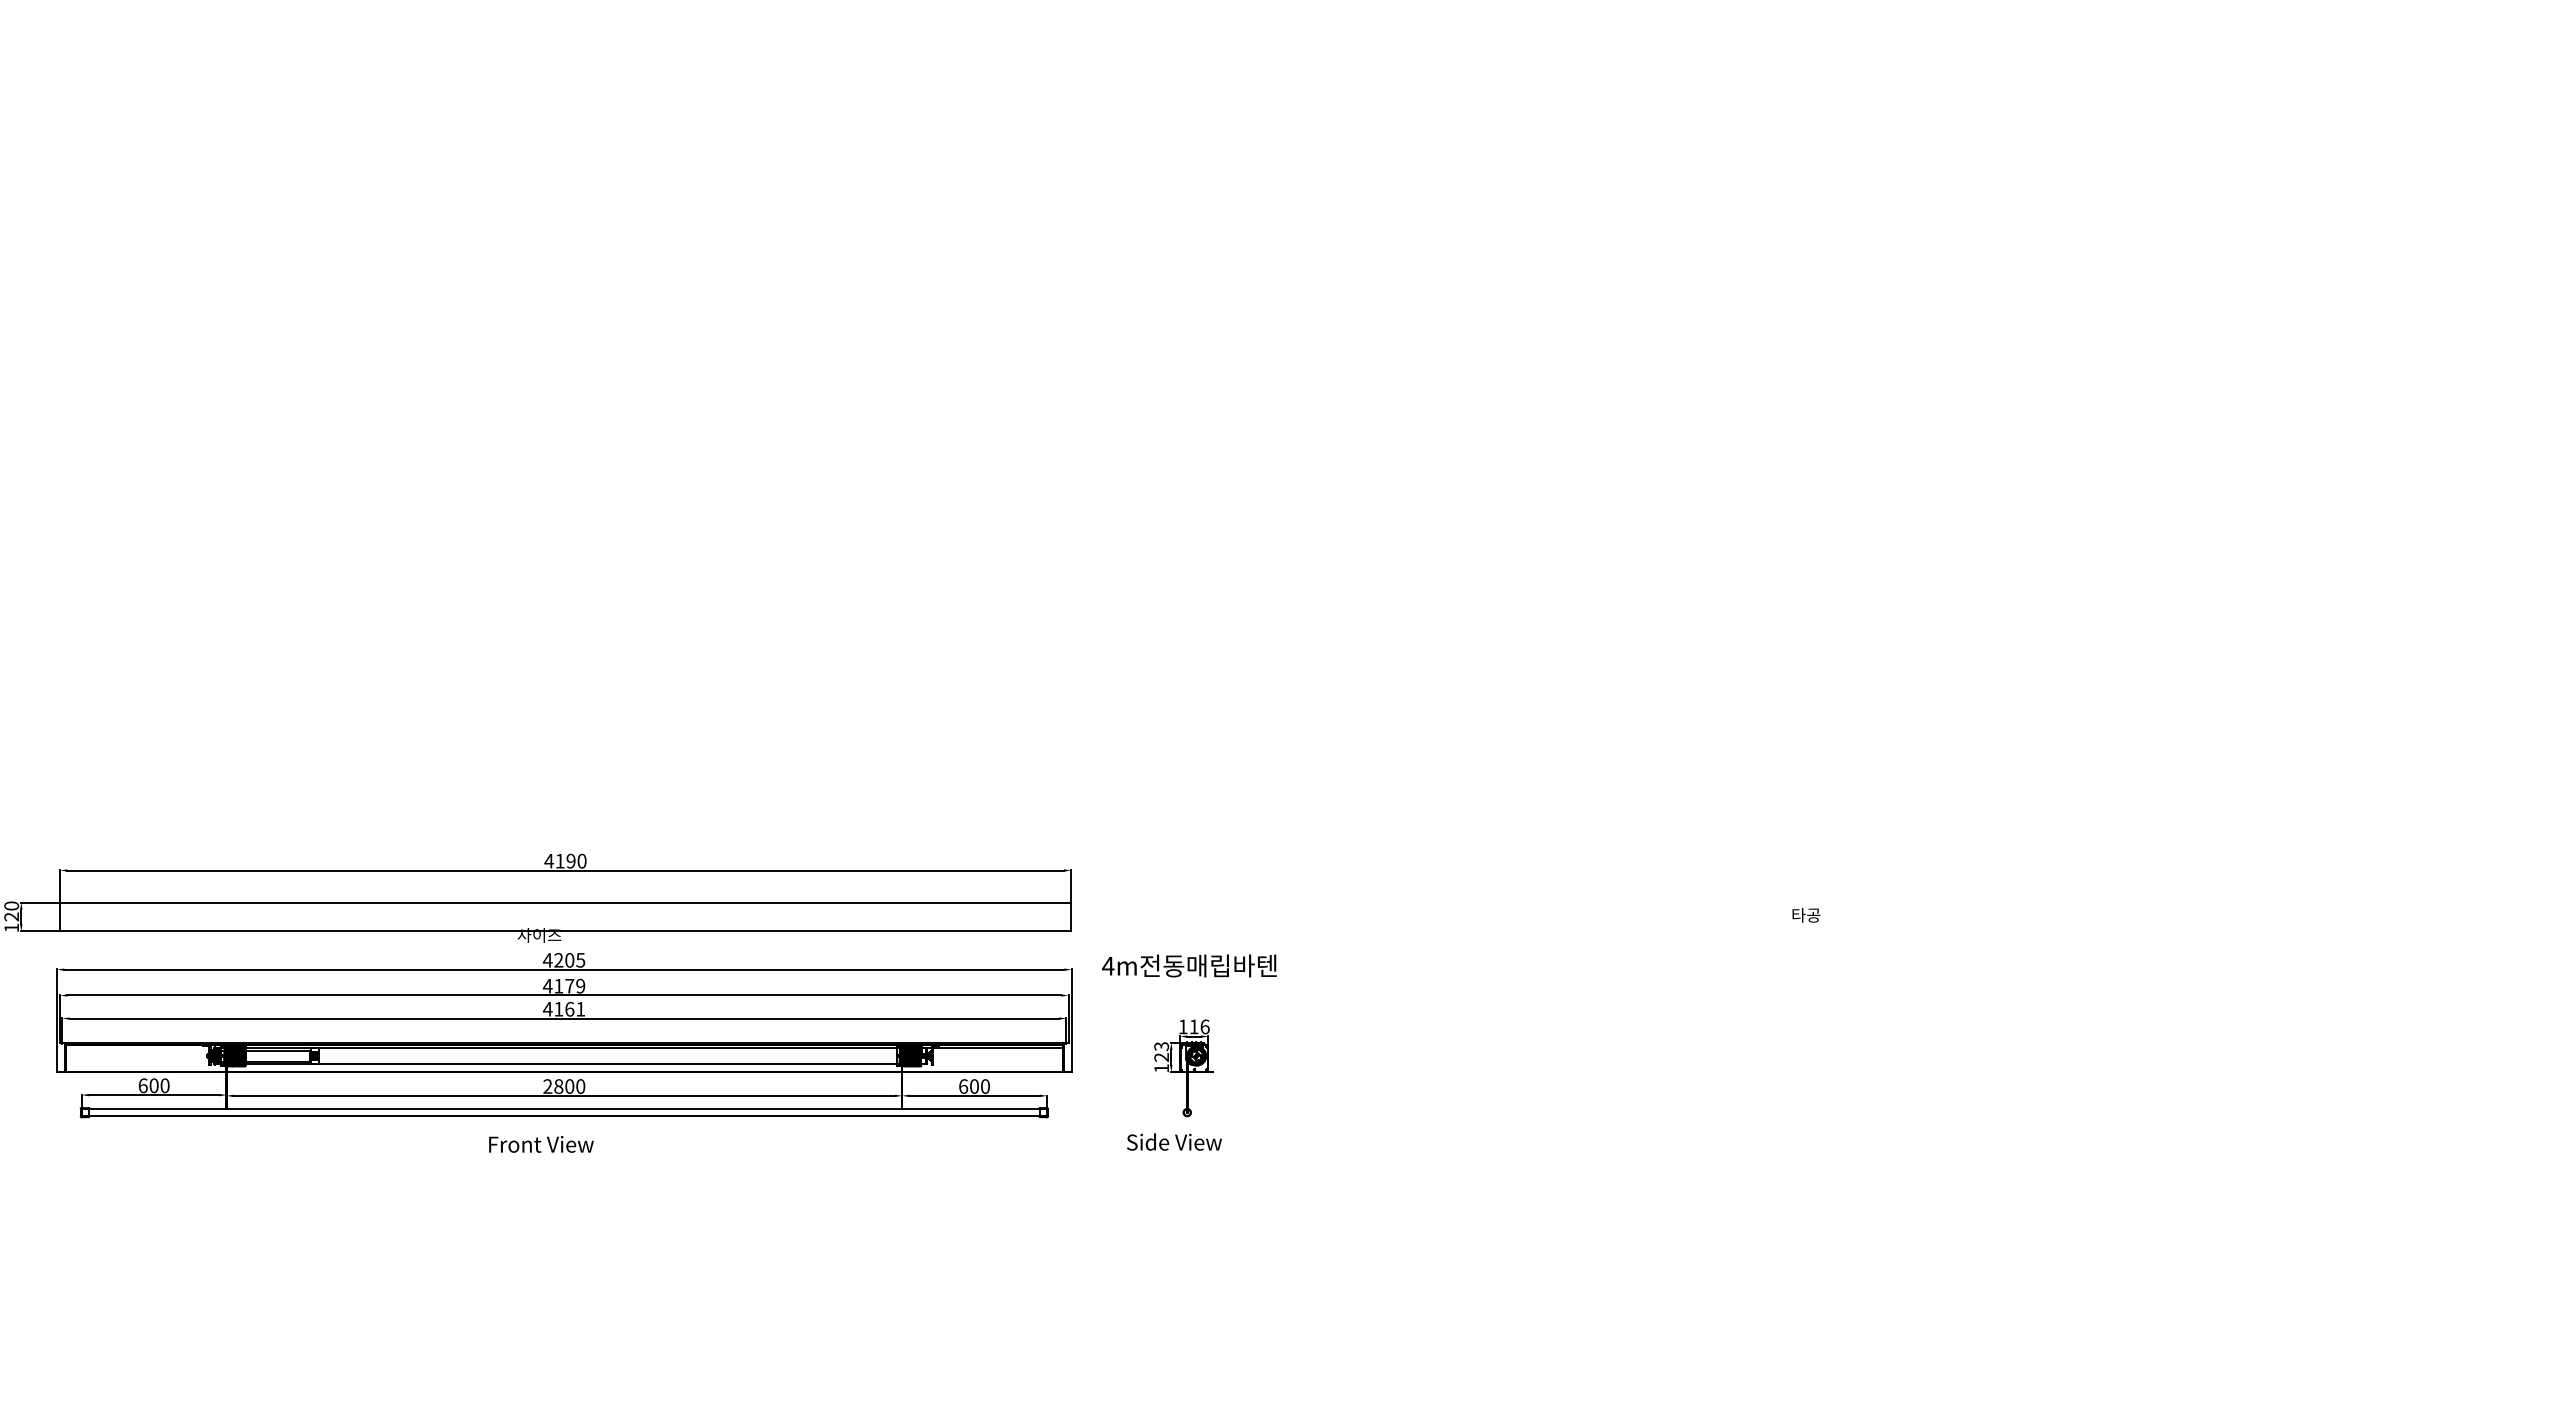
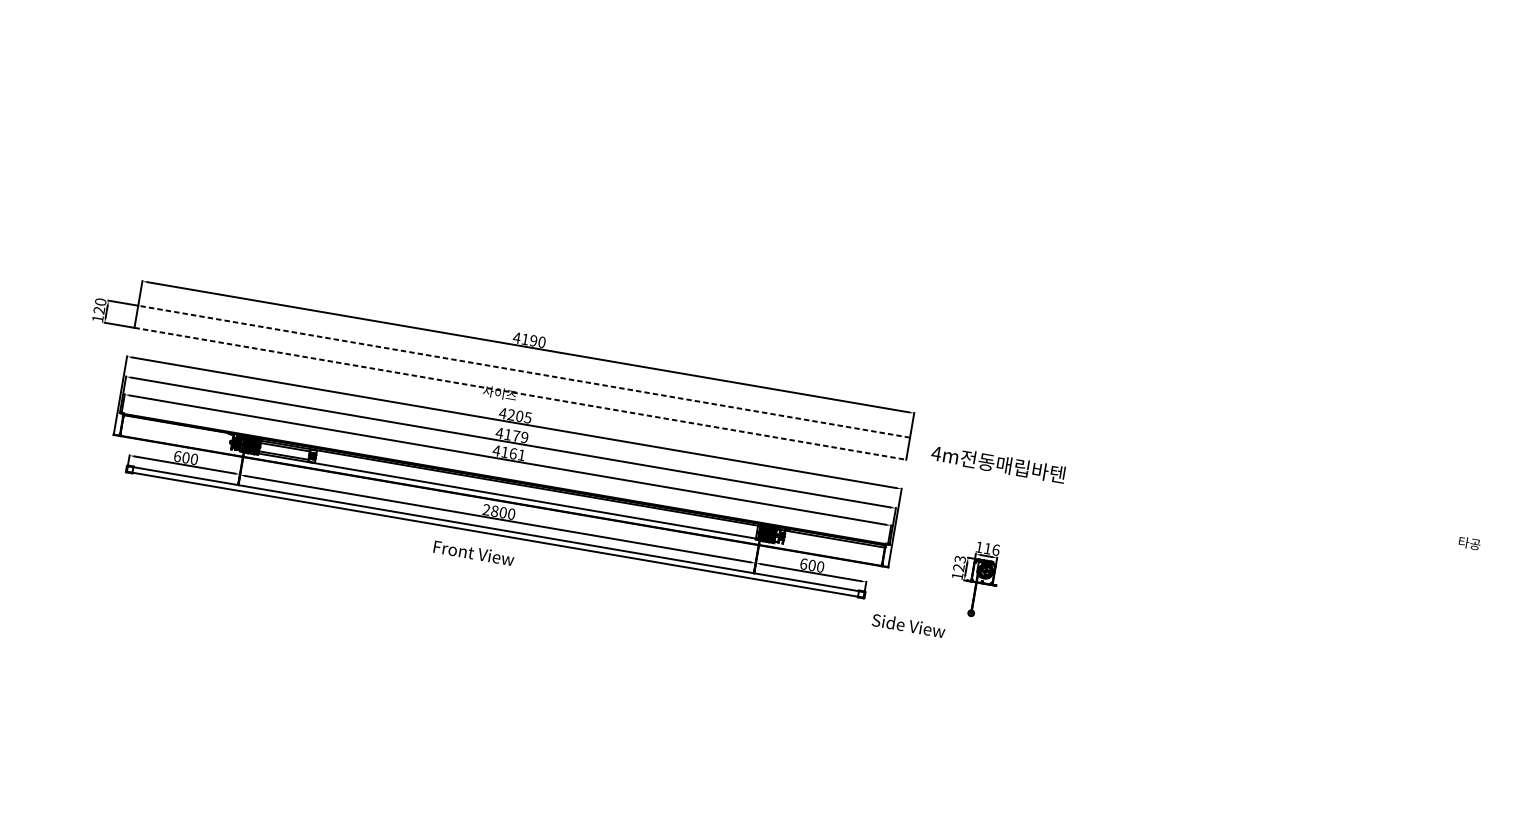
line: (565, 902) -> (524, 371), solid -> dashed
line: (566, 931) -> (520, 393), solid -> dashed
text: (1189, 965) -> (998, 463), moved
text: (1174, 1141) -> (908, 625), moved

